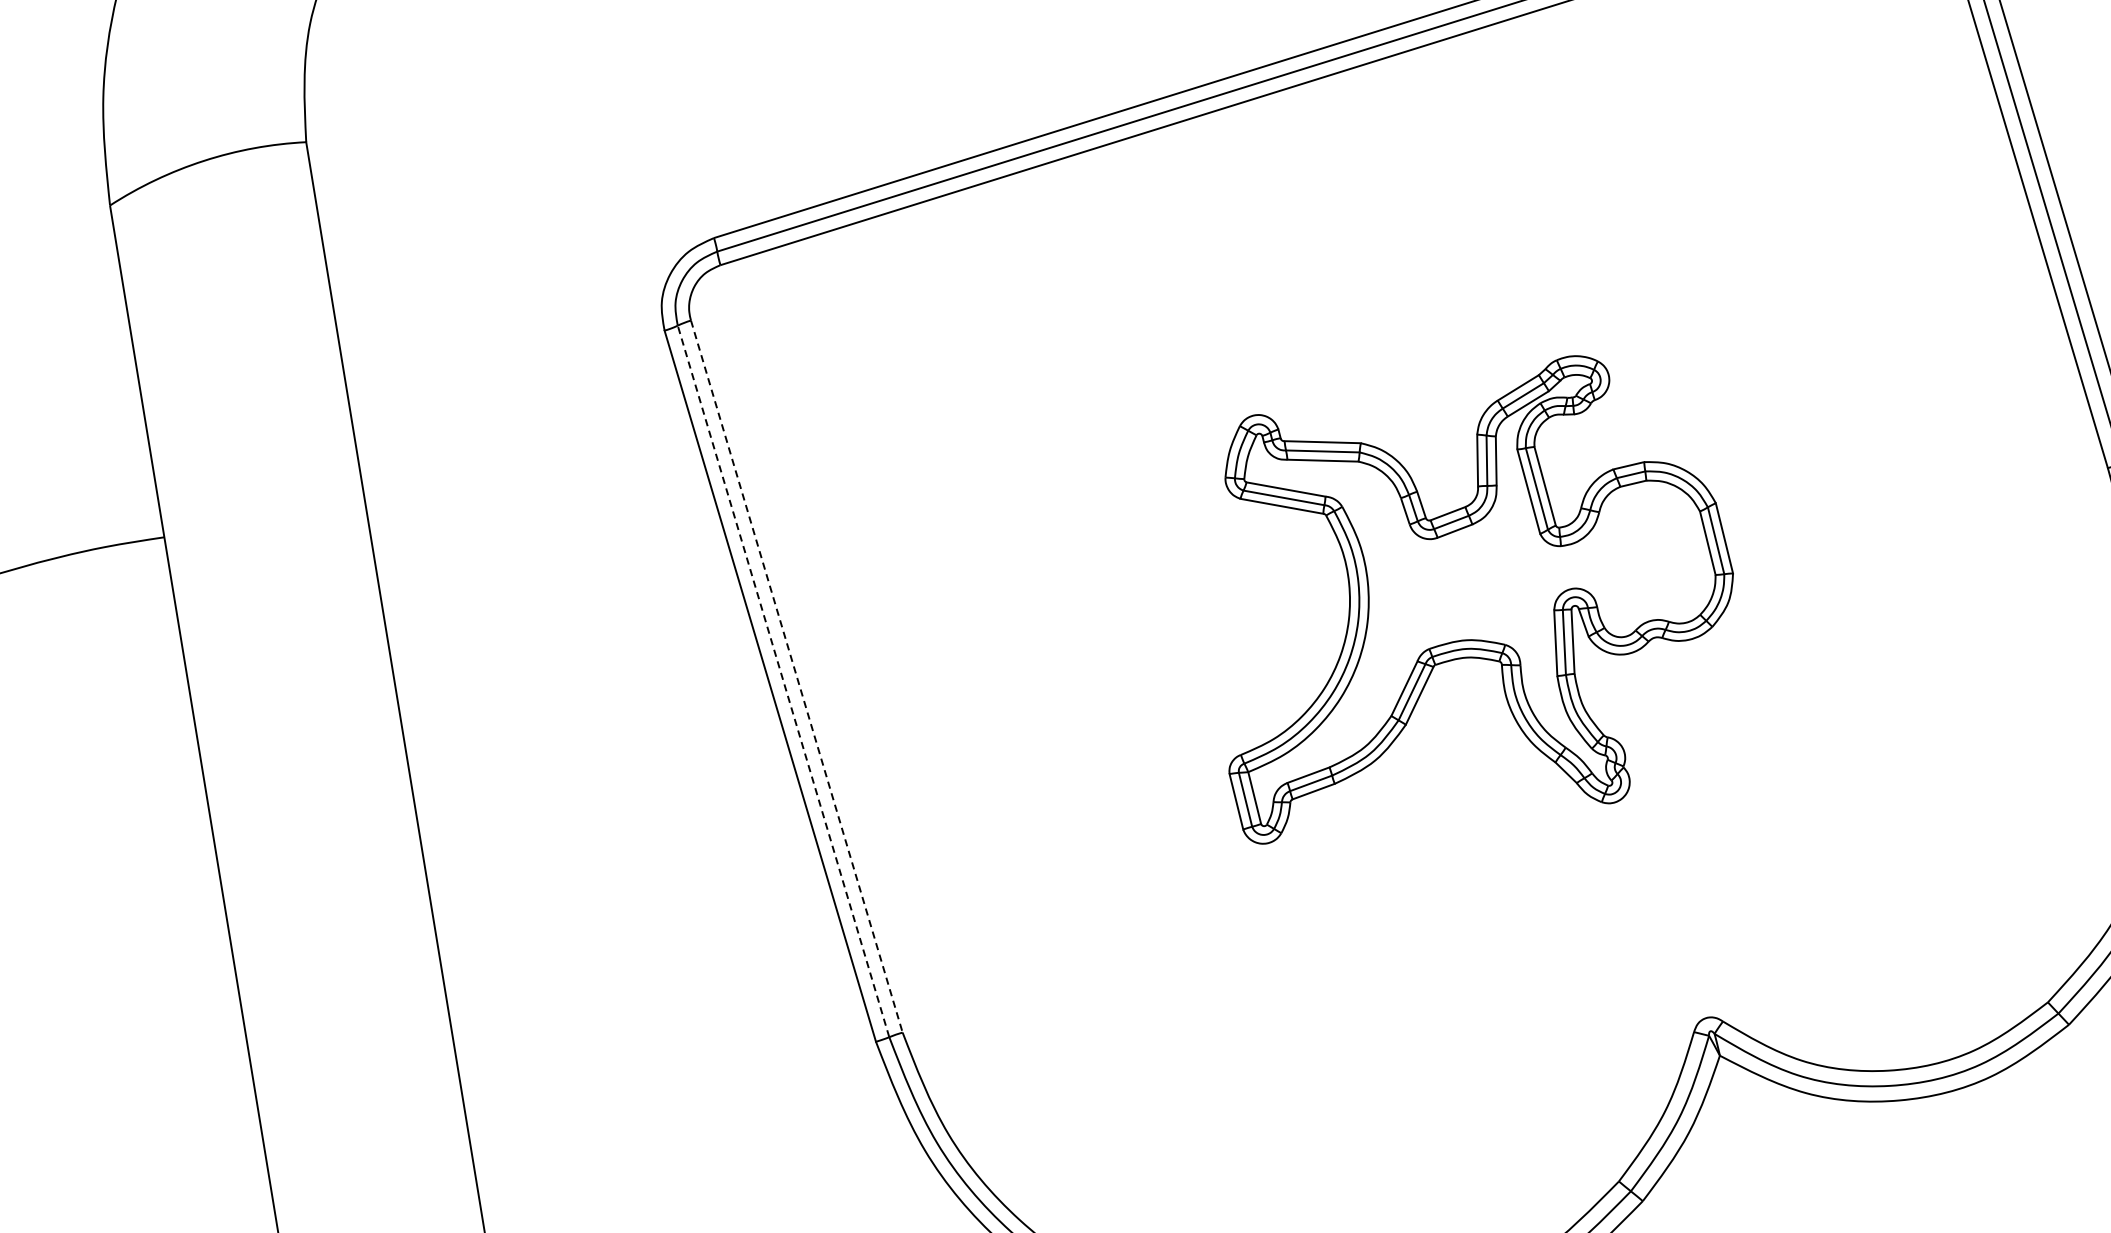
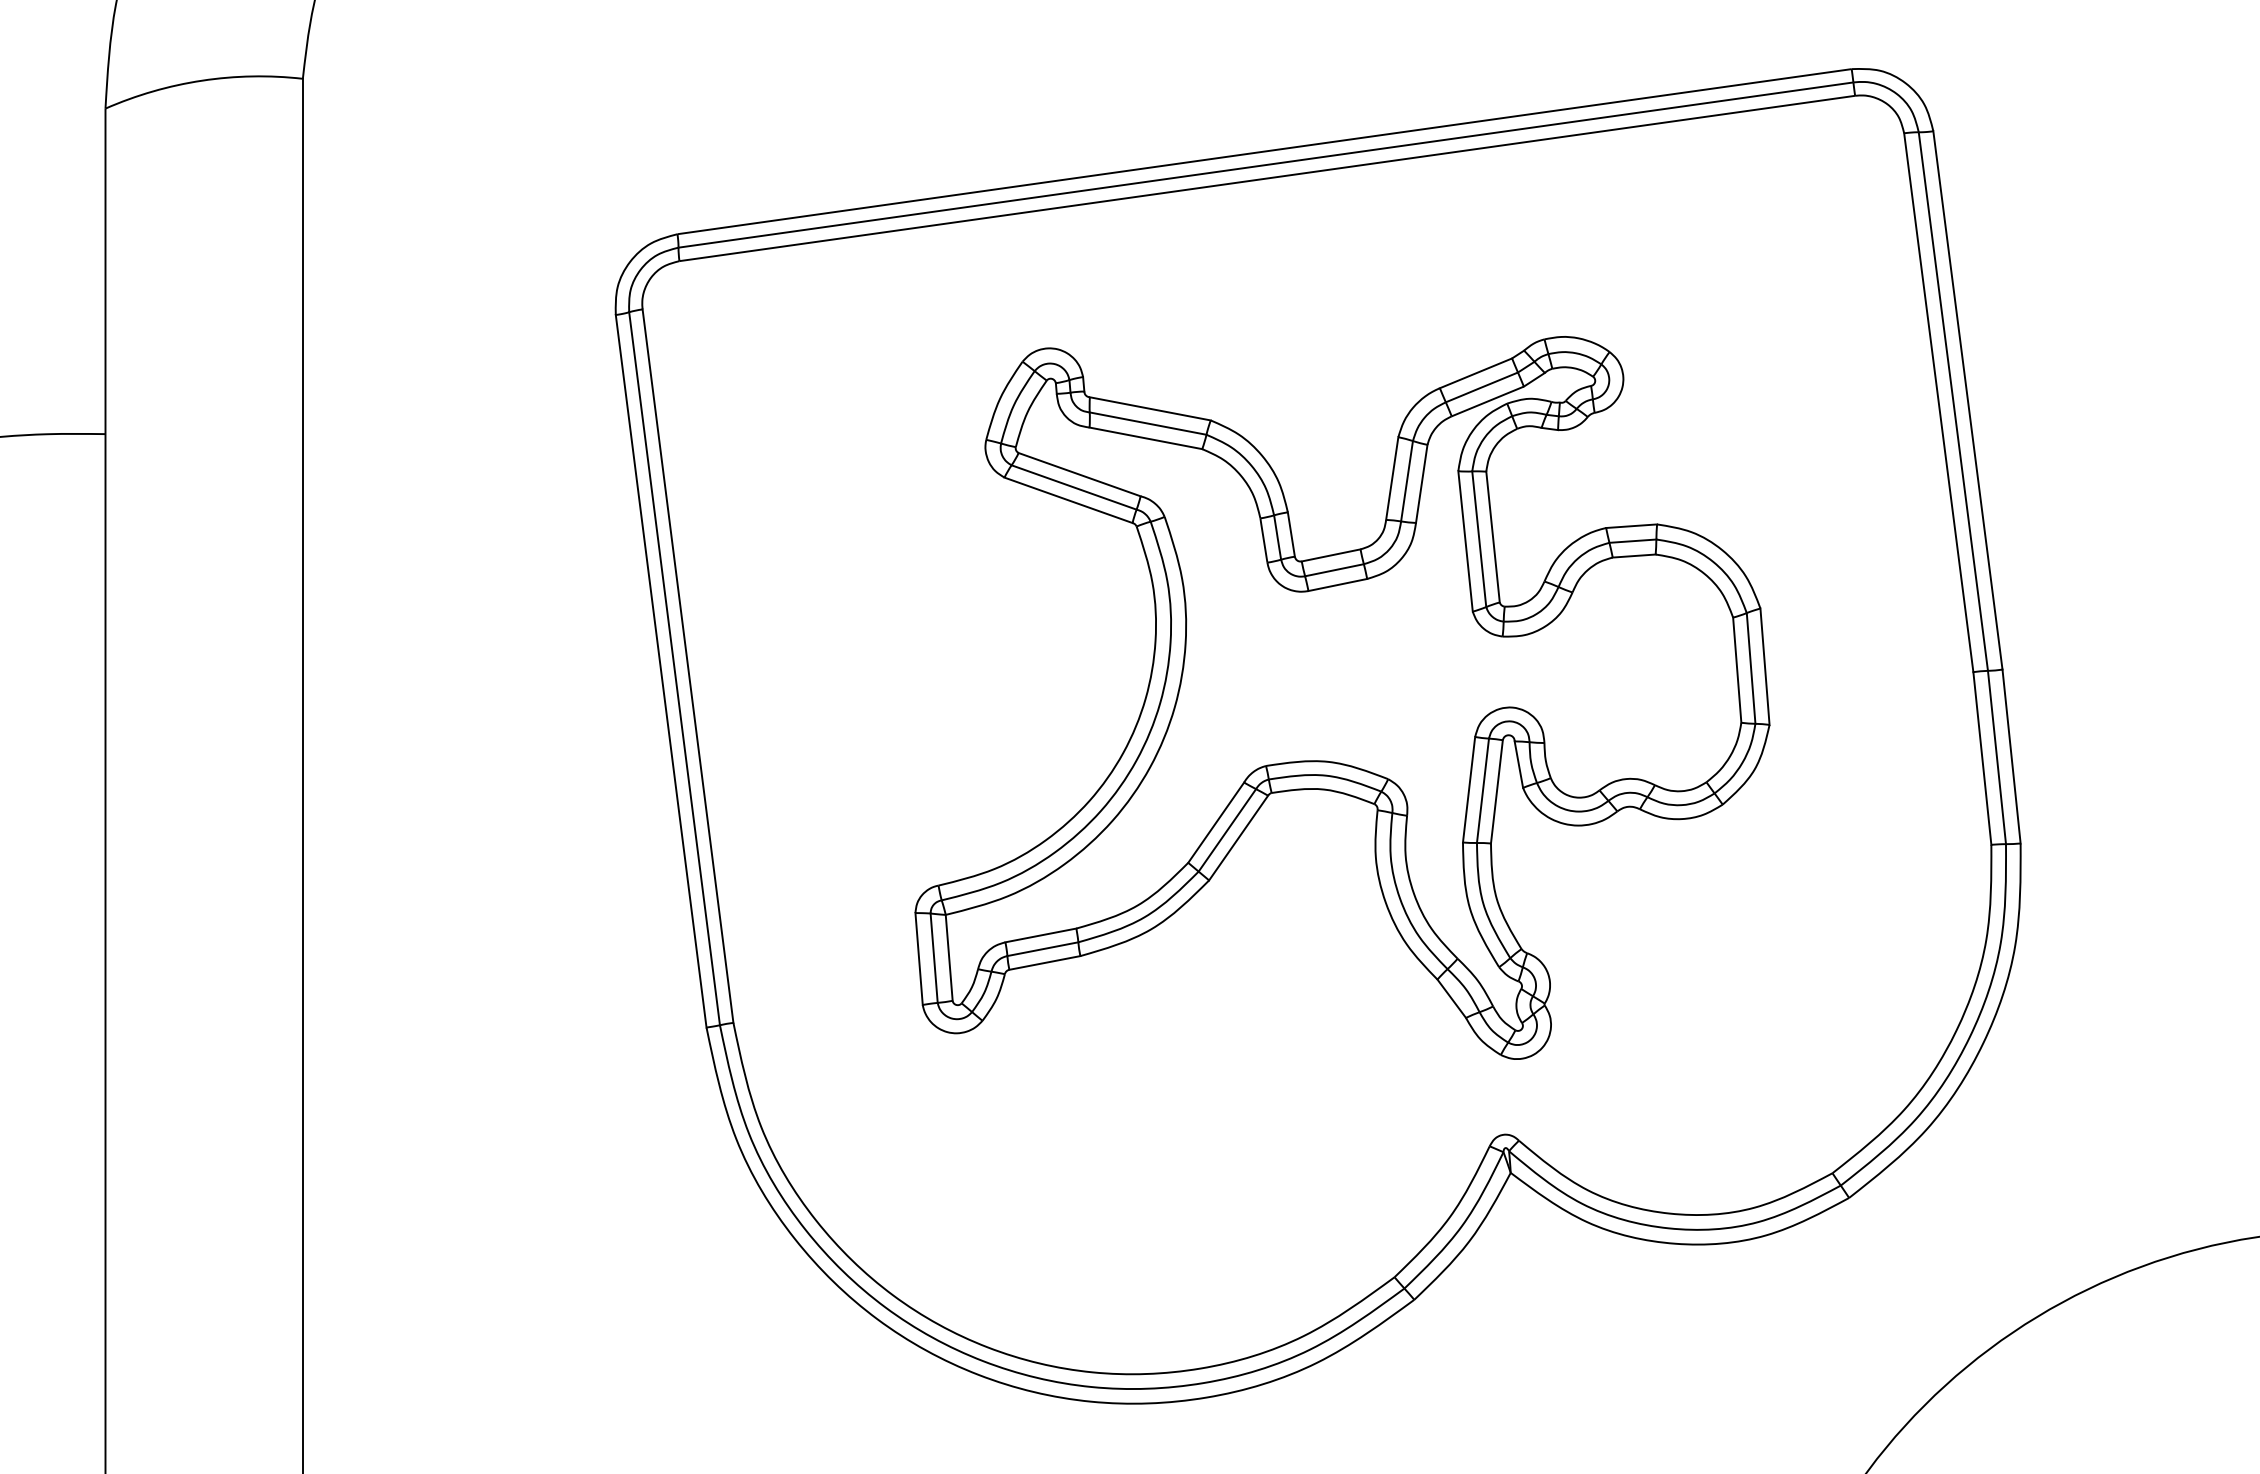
part: (1469, 599) -> (1342, 697), size x1.67
line: (797, 676) -> (688, 666), dashed -> solid
line: (783, 681) -> (674, 668), dashed -> solid

